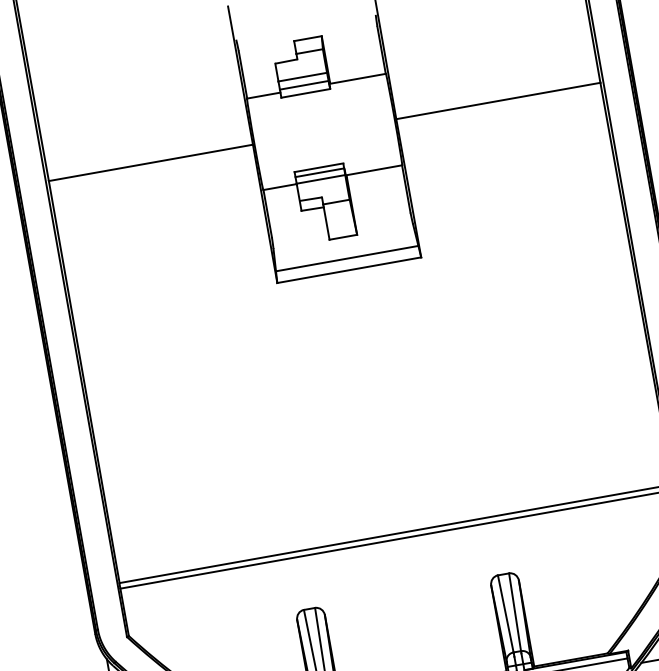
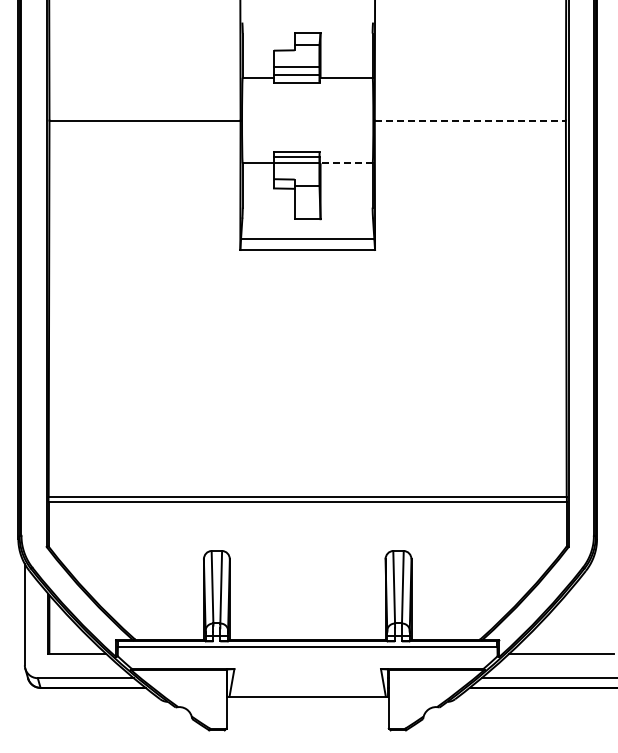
line: (498, 100) -> (470, 120), solid -> dashed
line: (373, 170) -> (345, 163), solid -> dashed

